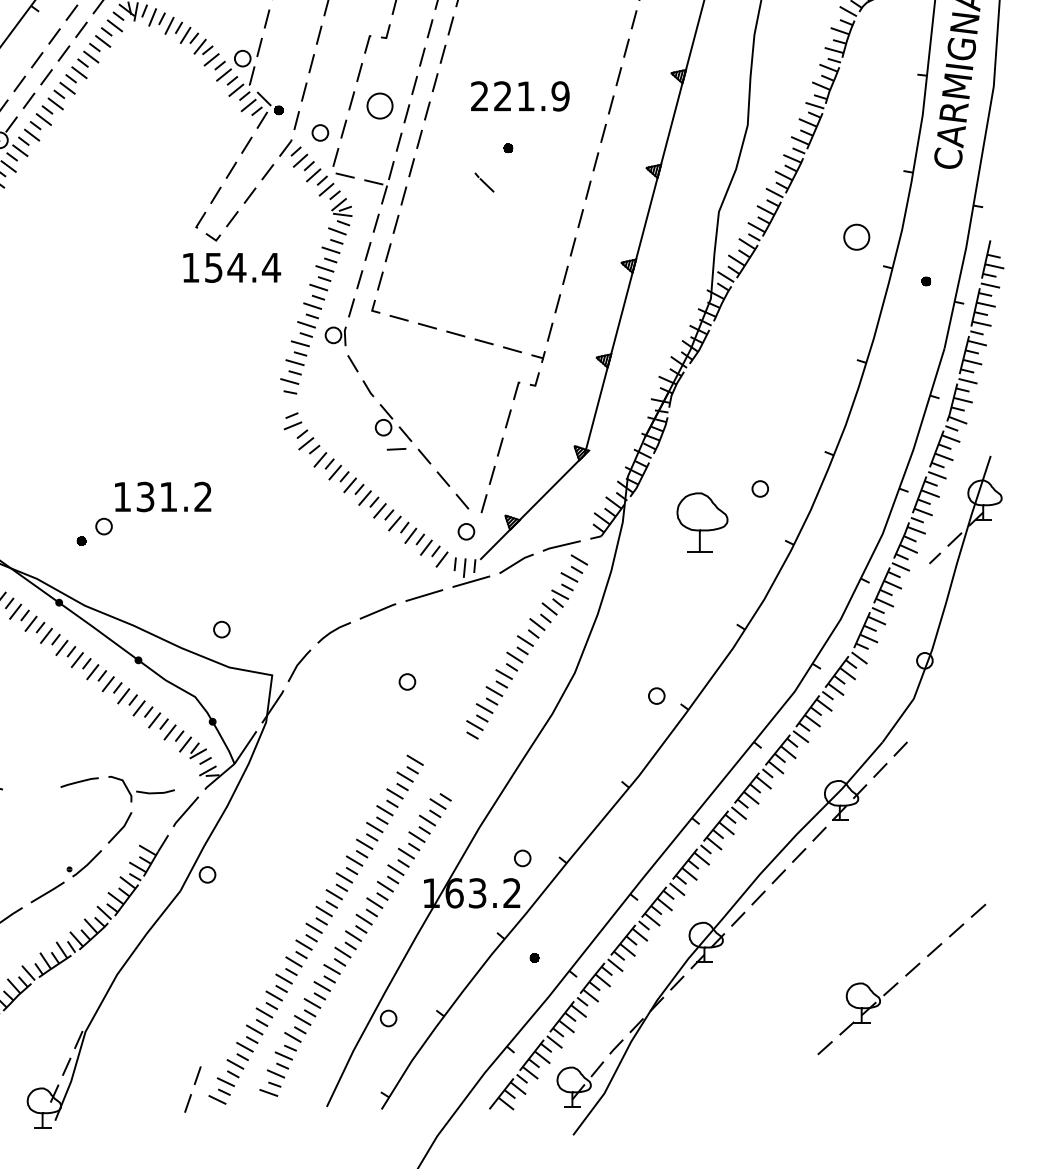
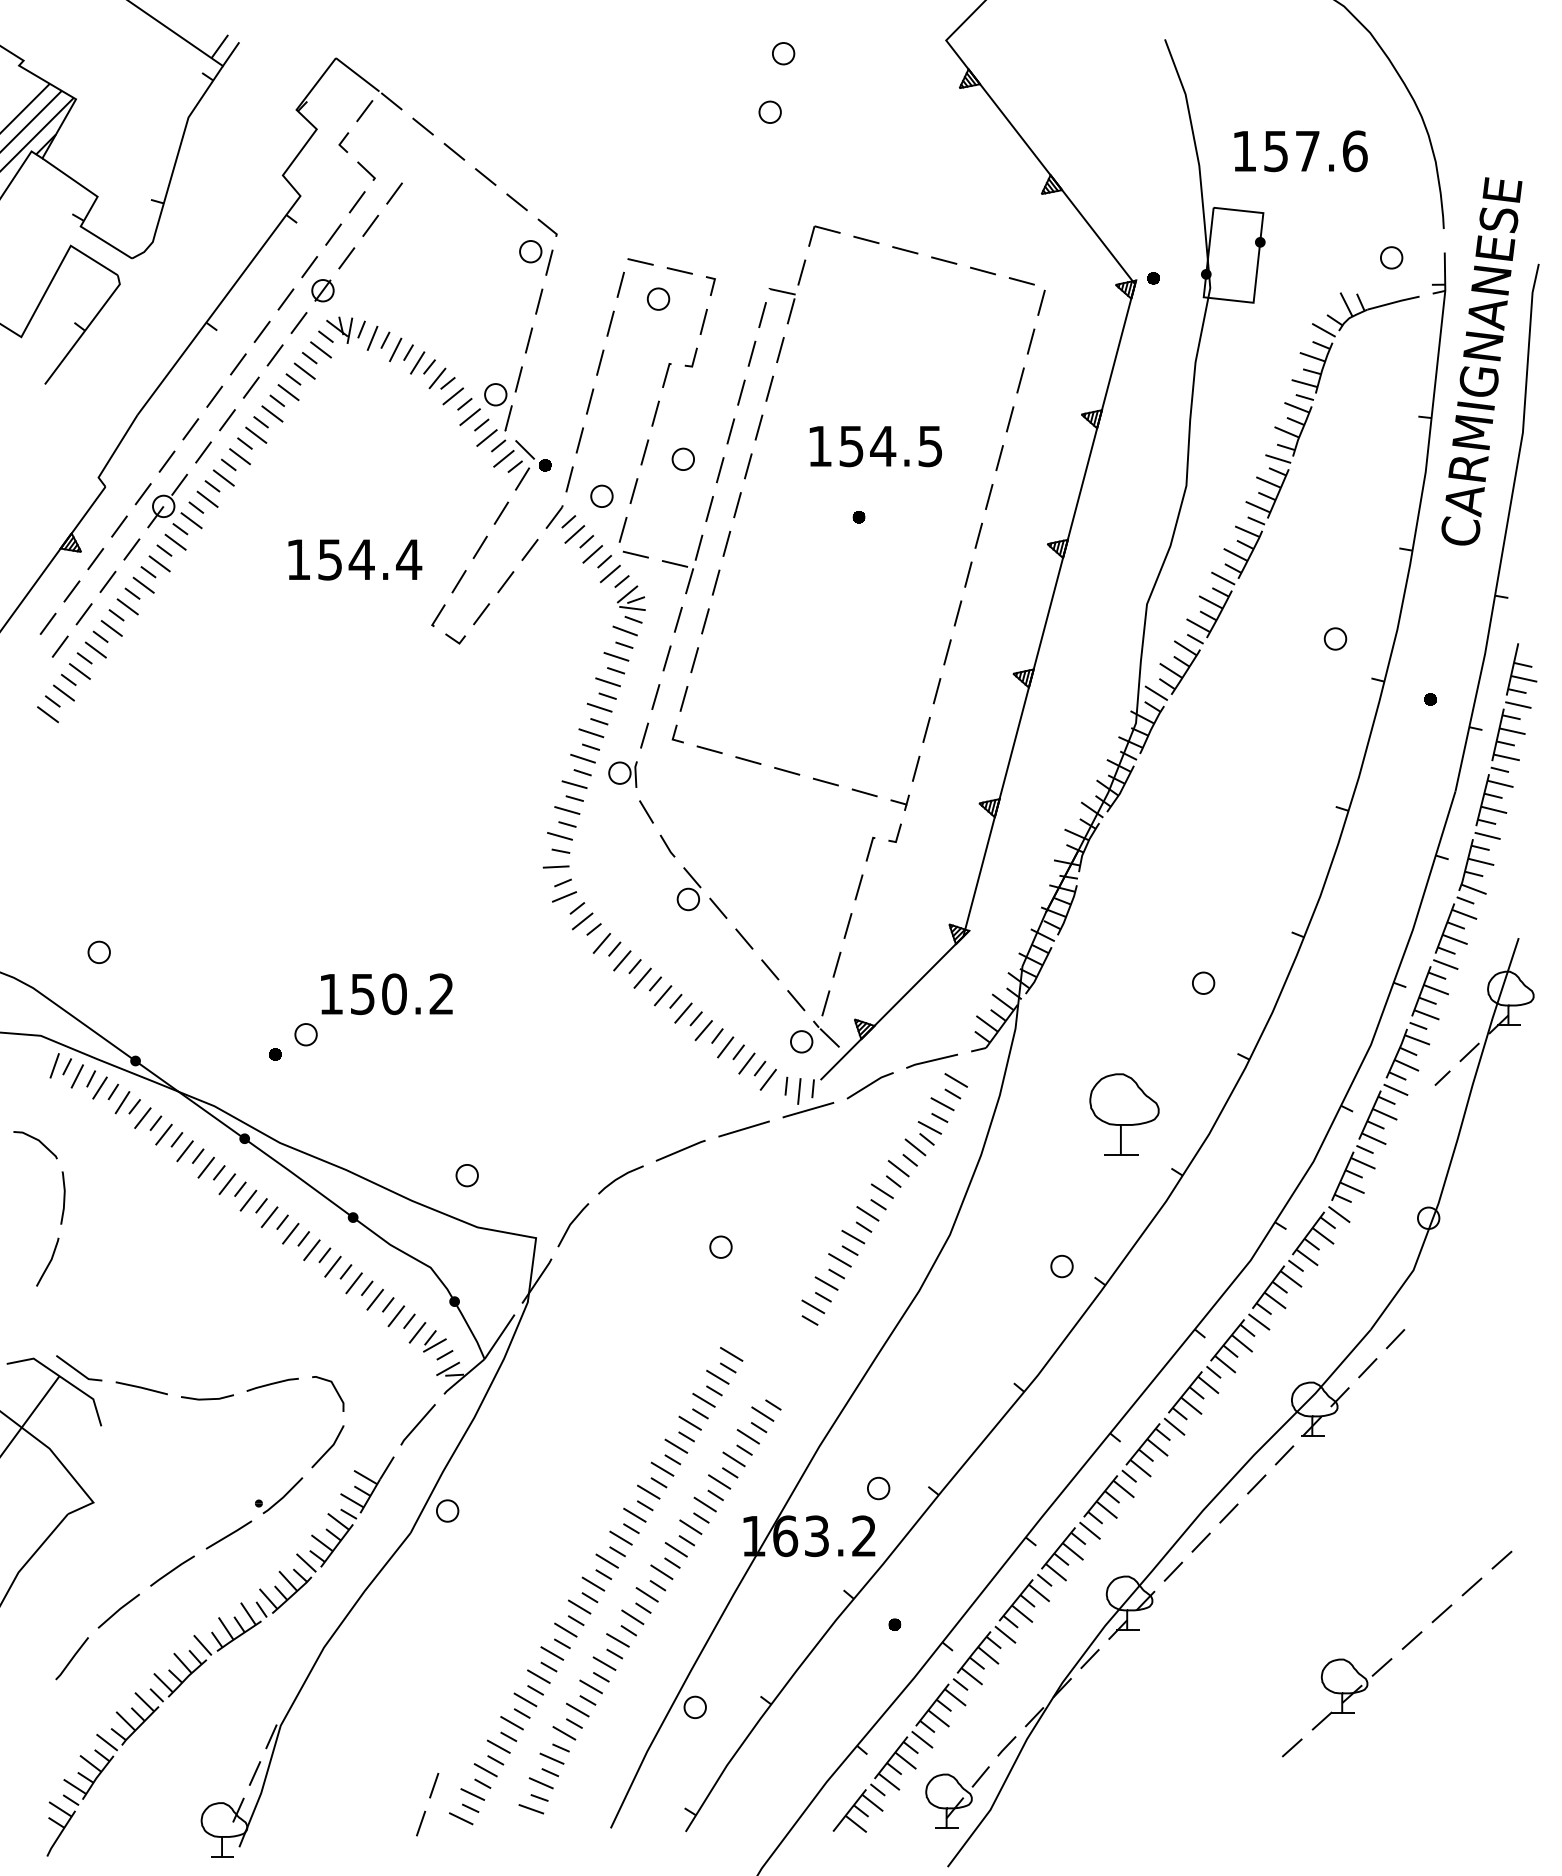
text: (520, 96) -> (875, 446), 221.9 -> 154.5
part: (379, 105) -> (682, 458), size x0.62
line: (484, 182) -> (826, 1033), moved
part: (856, 236) -> (1335, 638), size x0.62
text: (232, 267) -> (355, 559), moved
line: (396, 448) -> (555, 866), moved
text: (157, 497) -> (378, 994), 131.2 -> 150.2
part: (702, 522) -> (1124, 1114), moved
line: (155, 792) -> (207, 1398), moved

